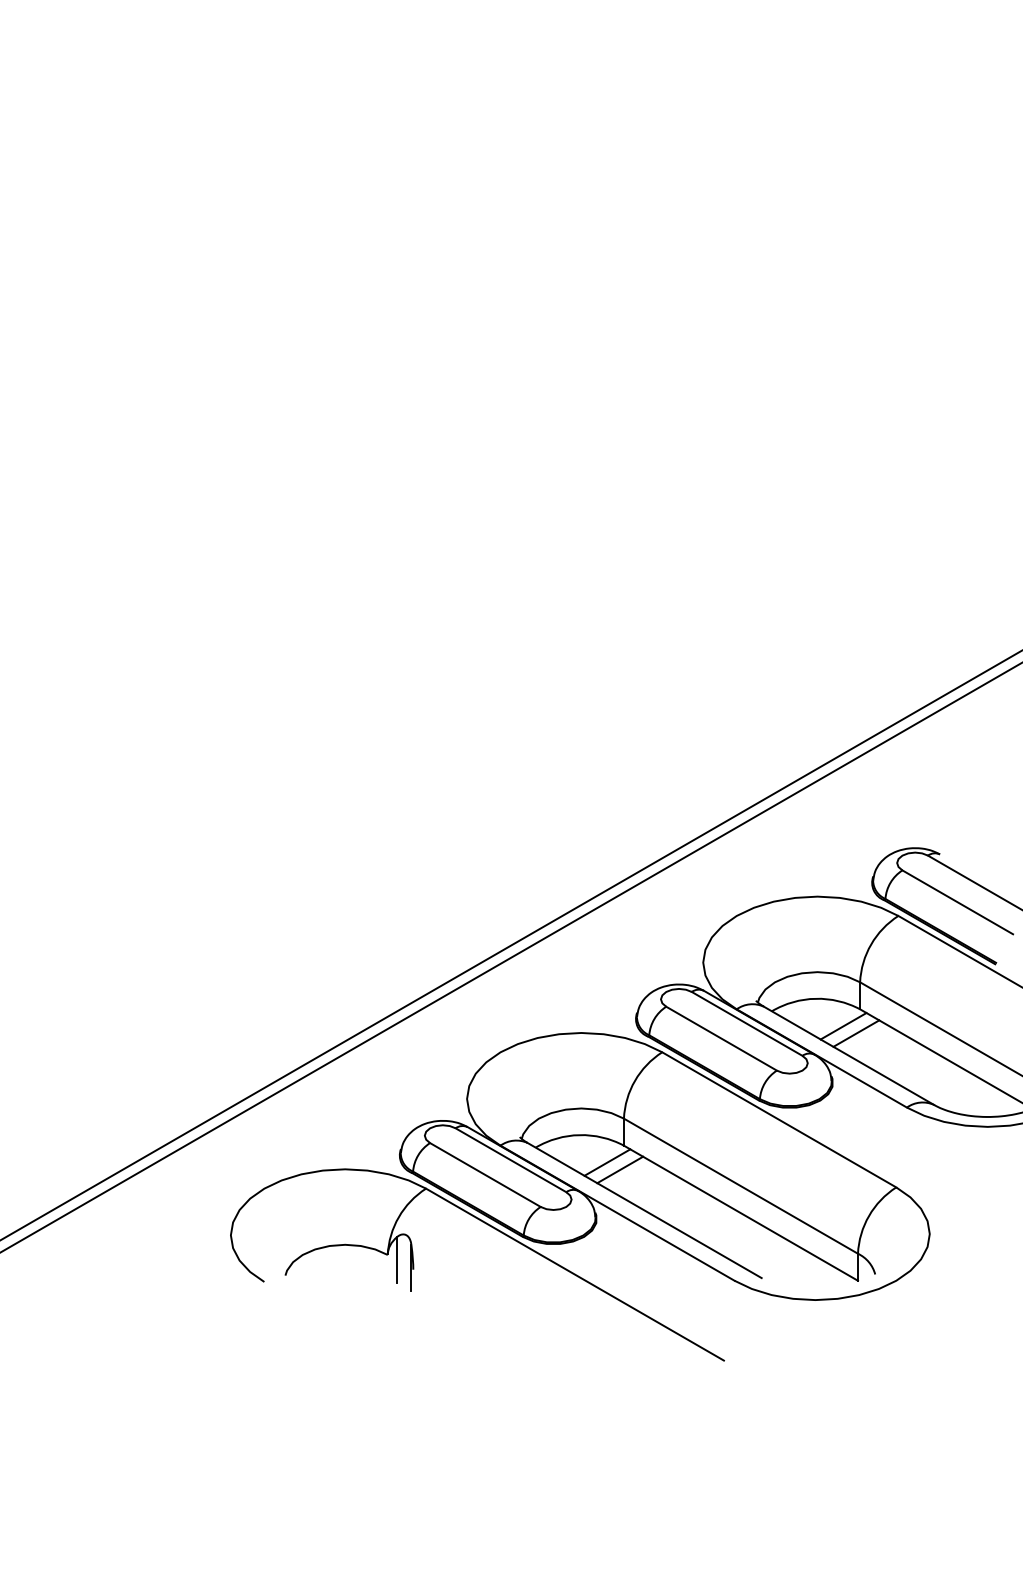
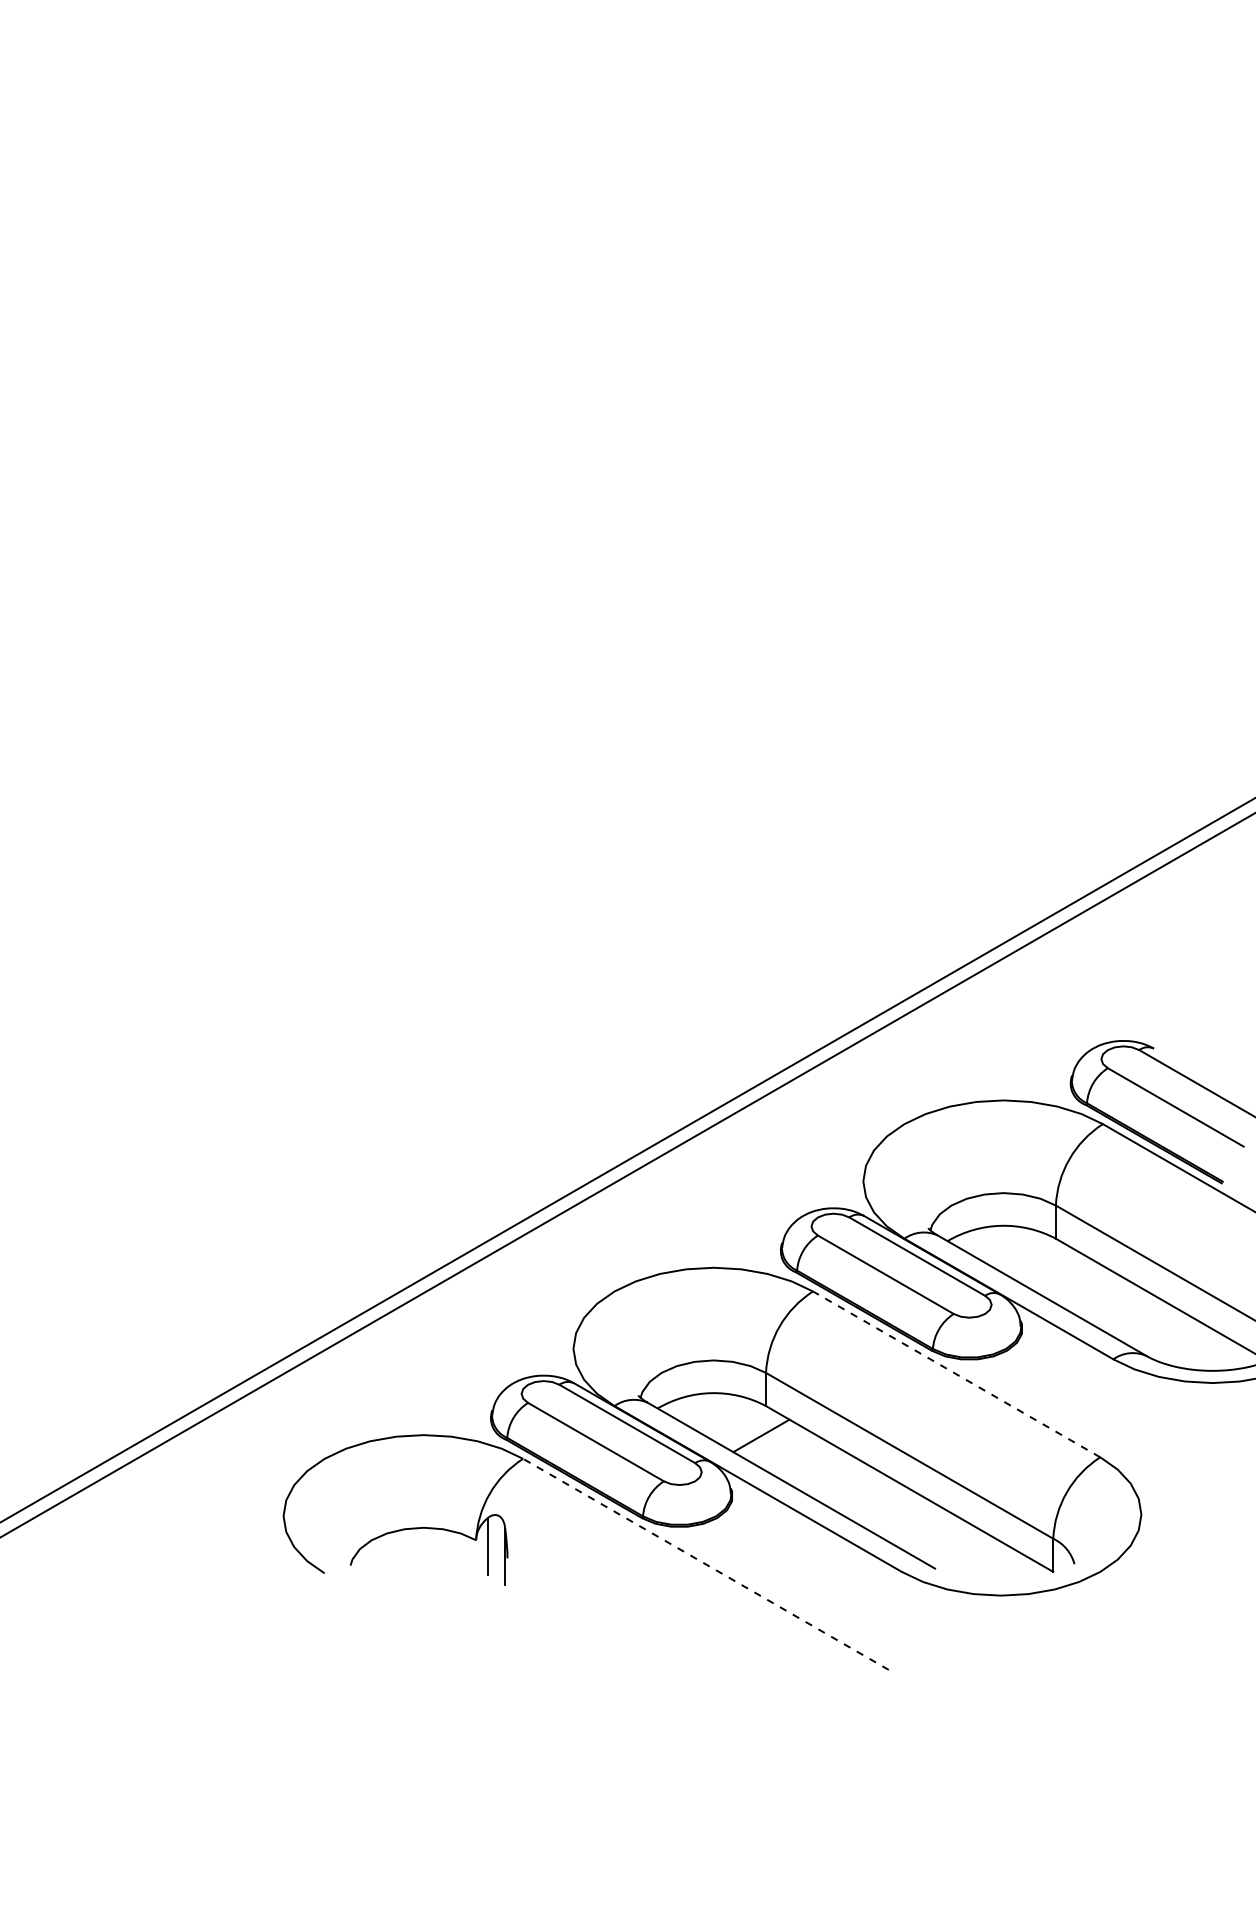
line: (843, 1026) -> (1035, 1259), removed
line: (856, 1033) -> (1051, 1268), removed
line: (779, 1119) -> (956, 1374), solid -> dashed
line: (607, 1162) -> (745, 1426), removed
line: (574, 1274) -> (705, 1564), solid -> dashed

